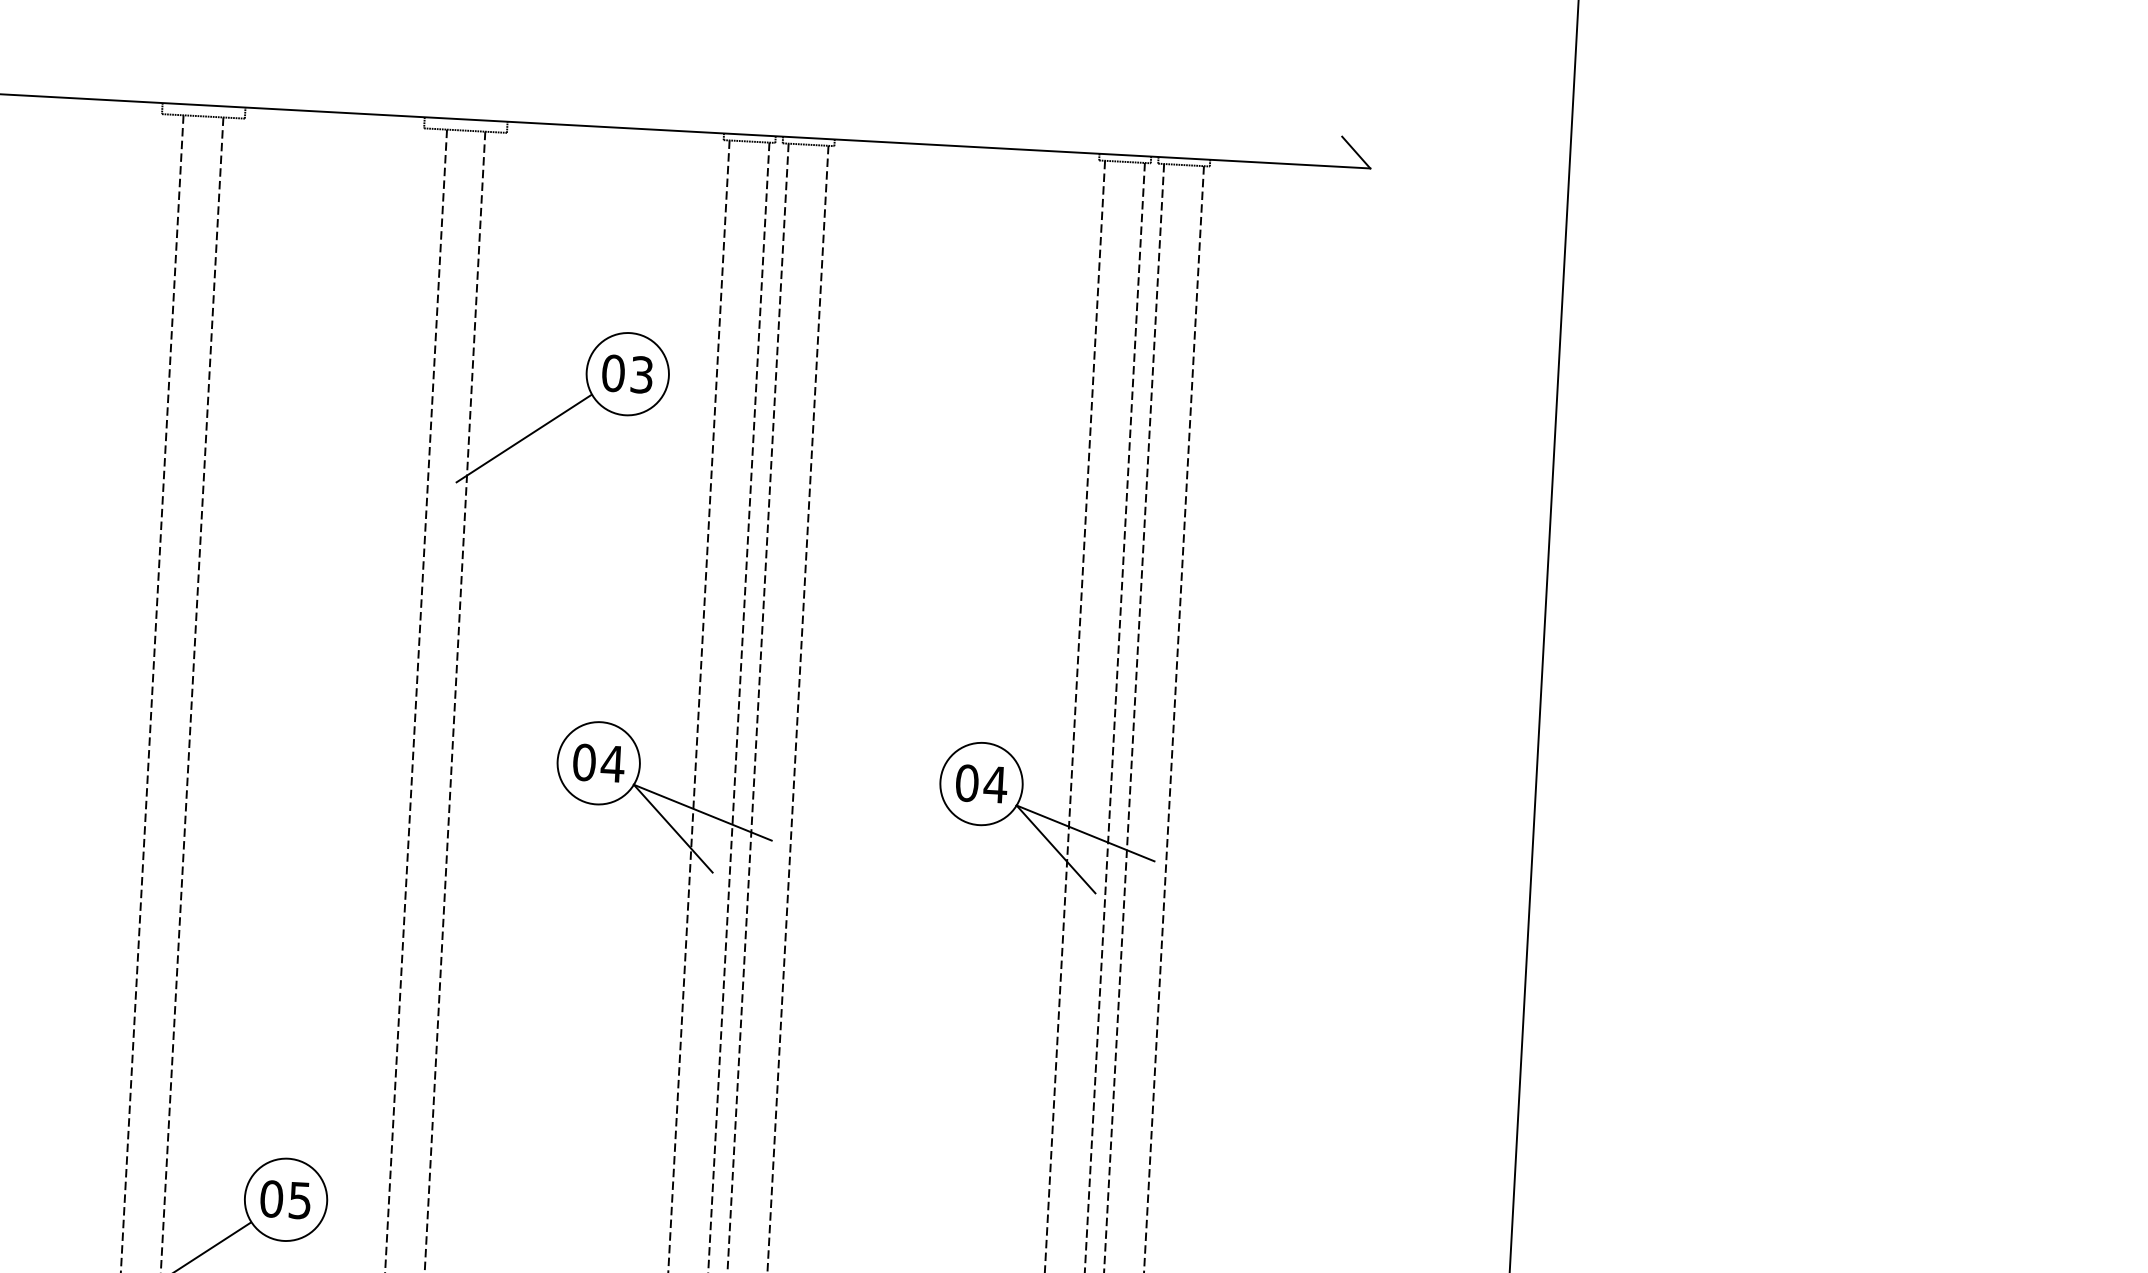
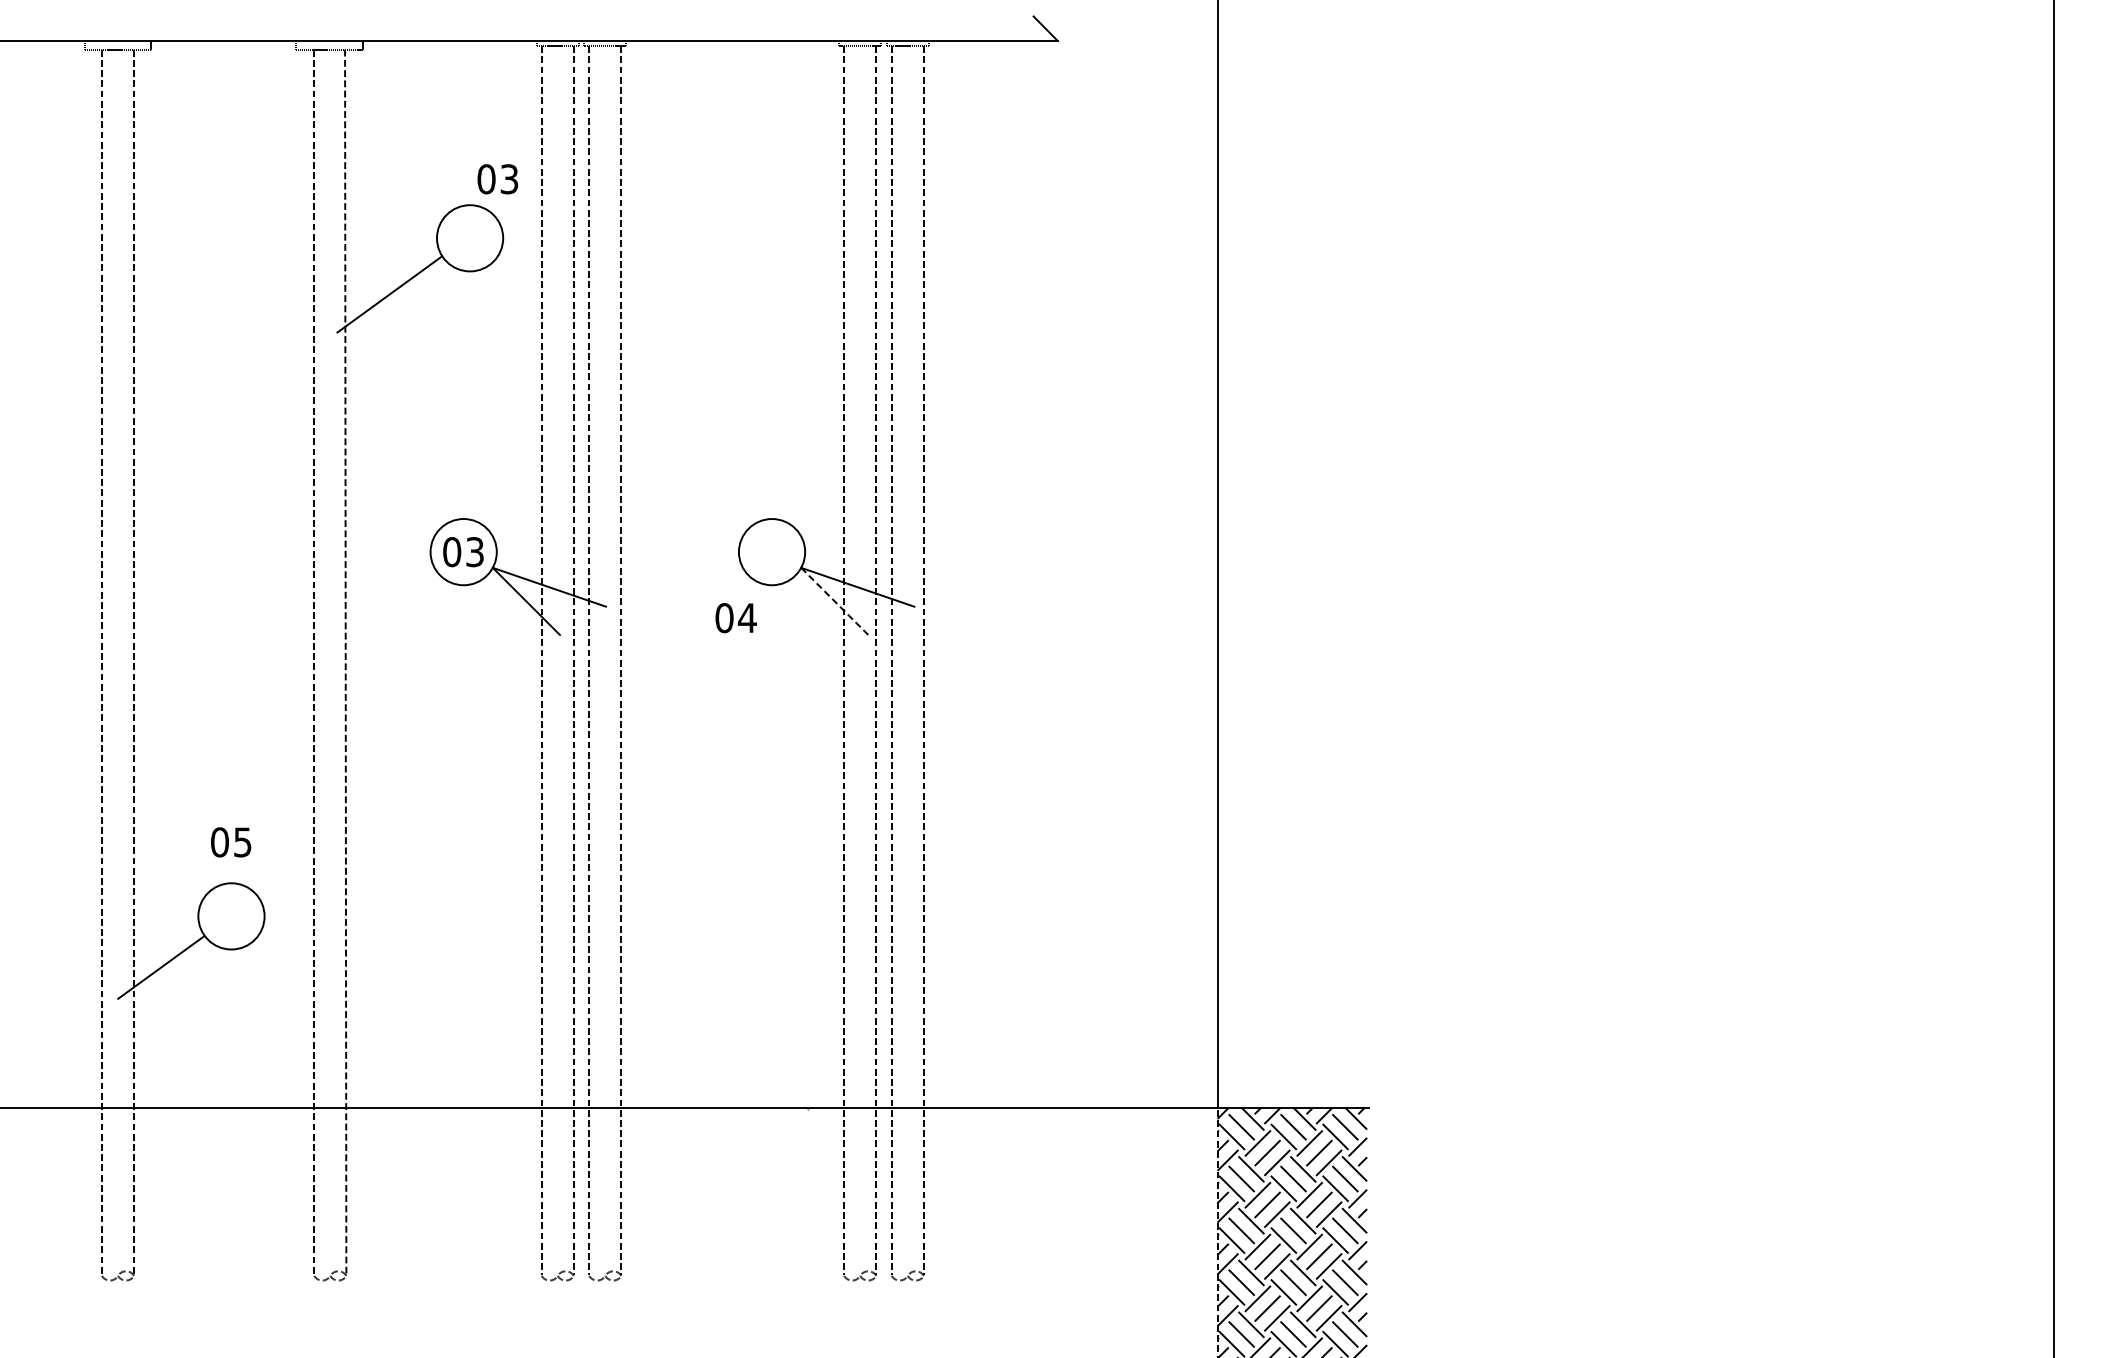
text: (627, 374) -> (497, 179), moved
text: (612, 764) -> (474, 552), 04 -> 03
text: (980, 784) -> (735, 618), moved
line: (1056, 849) -> (835, 601), solid -> dashed
text: (286, 1199) -> (231, 842), moved

